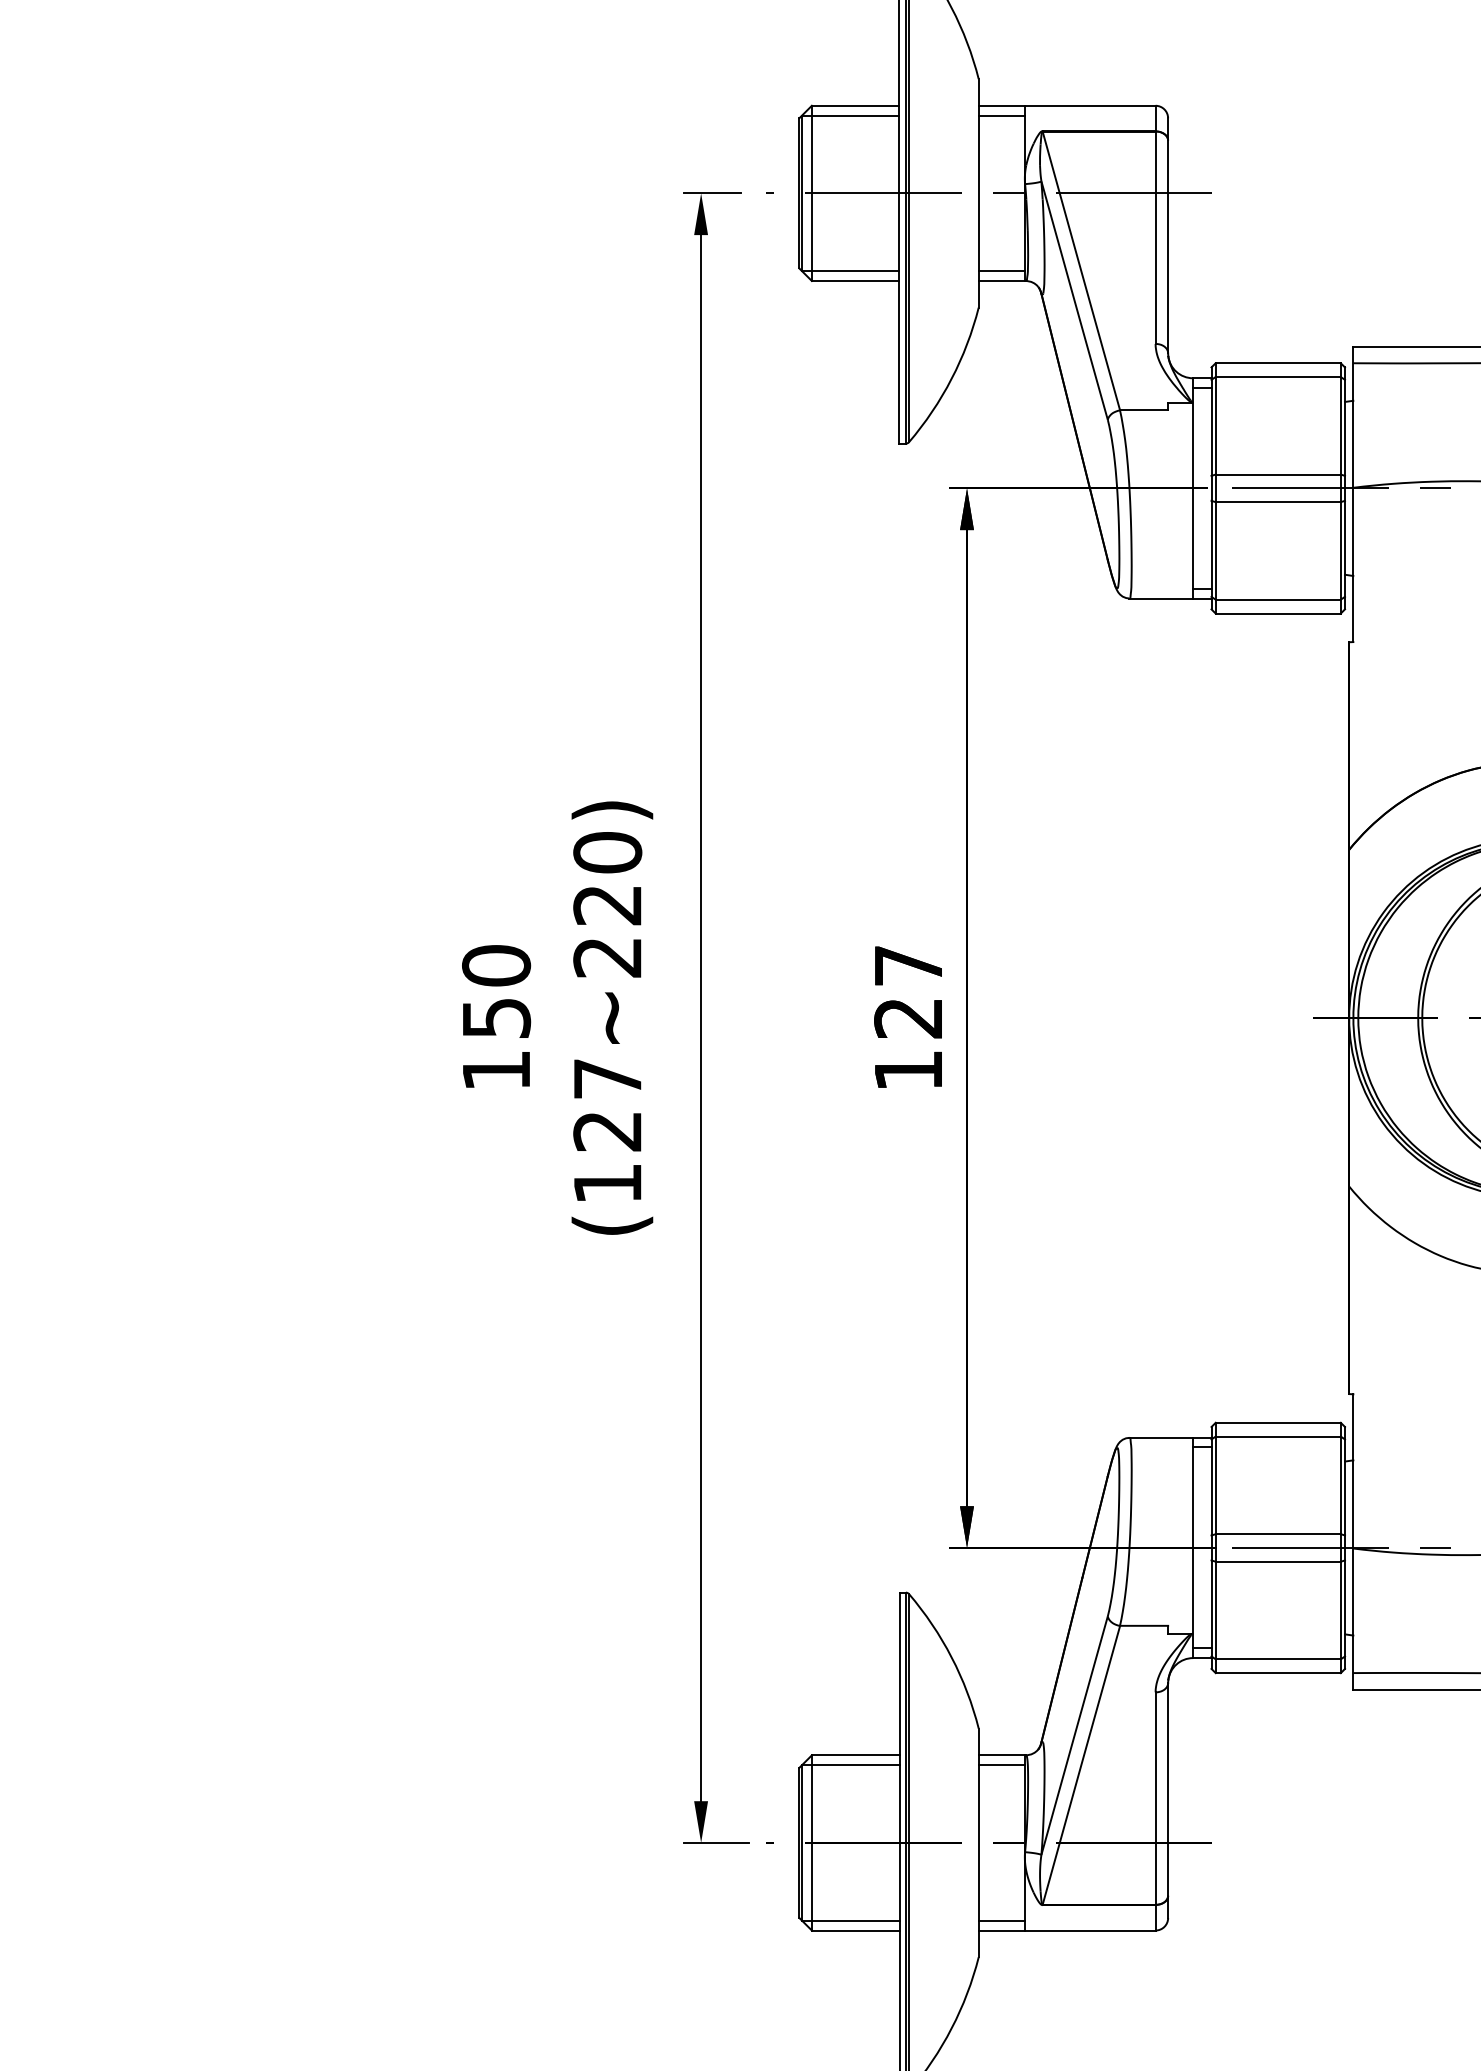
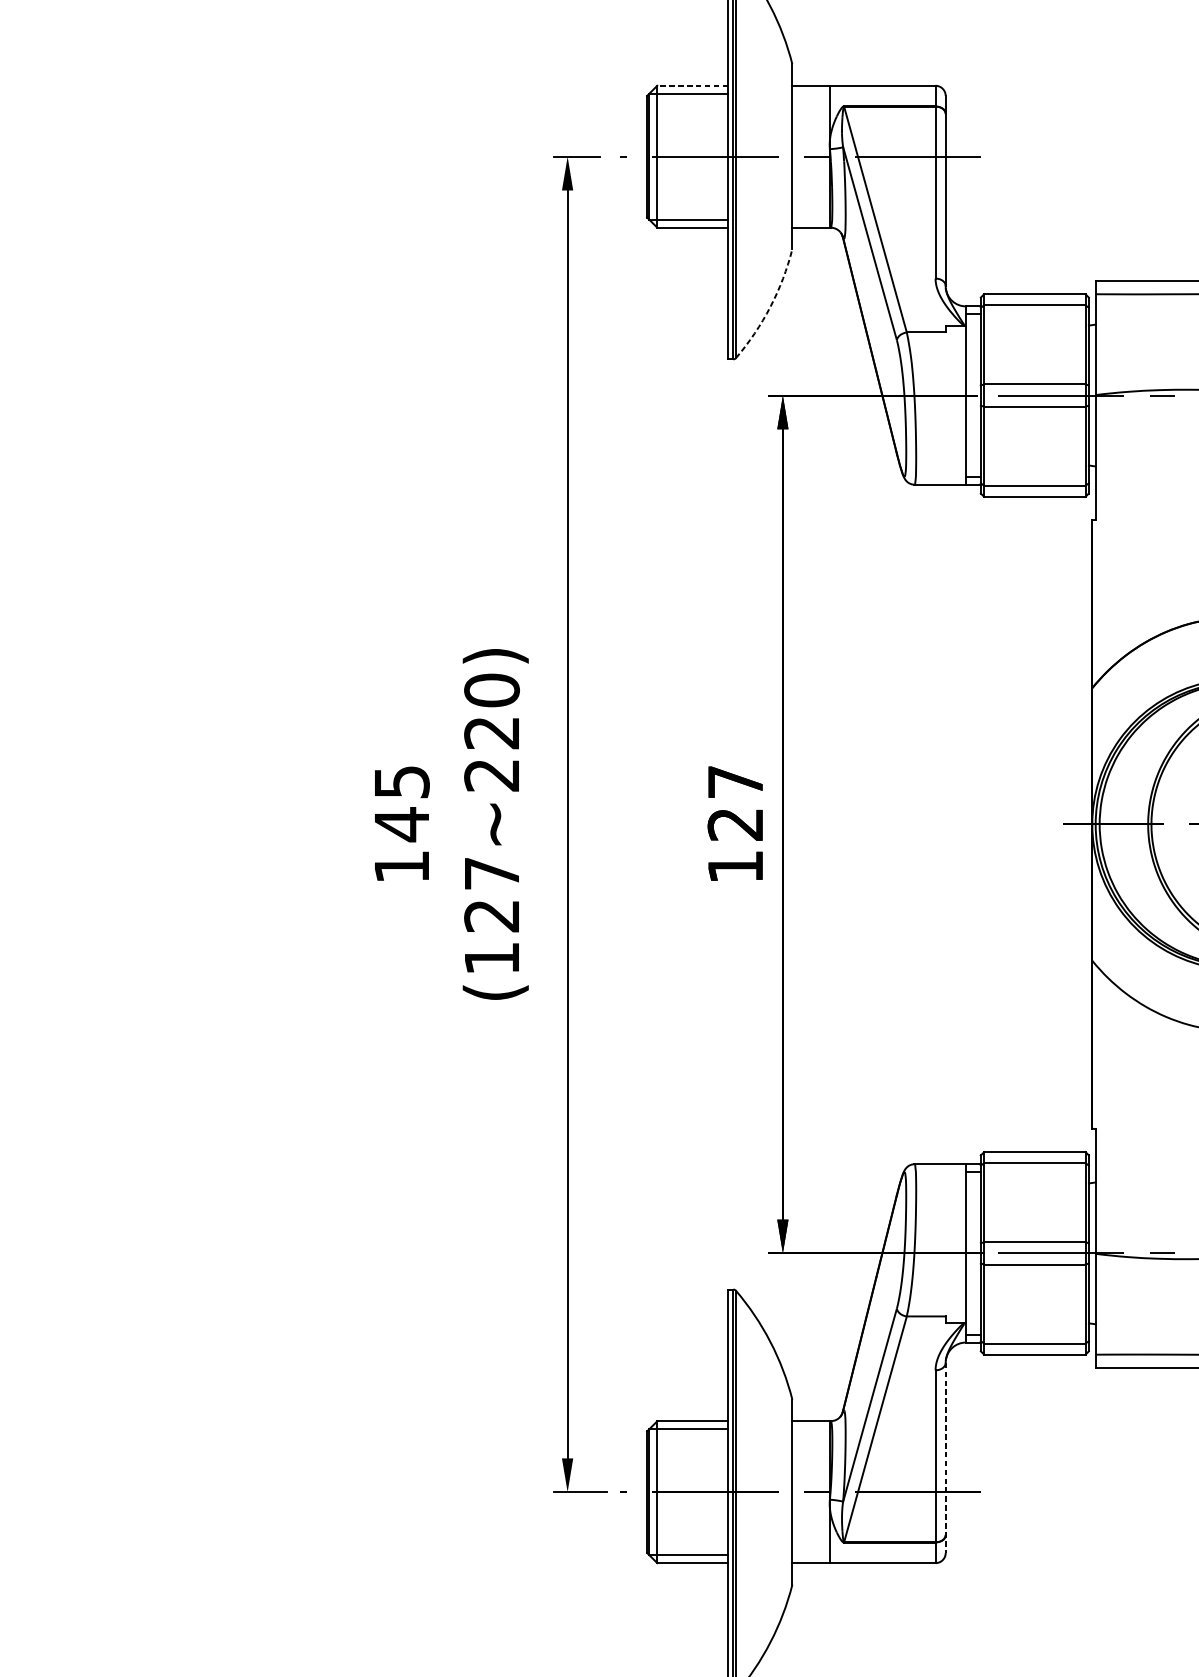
line: (855, 105) -> (692, 85), solid -> dashed
line: (1001, 115) -> (810, 93), removed
line: (1001, 270) -> (810, 219), removed
arc: (951, 378) -> (770, 306), solid -> dashed
text: (496, 992) -> (401, 803), 150 -> 145
line: (1001, 1765) -> (810, 1429), removed
line: (1168, 1801) -> (946, 1458), solid -> dashed
line: (1001, 1920) -> (810, 1554), removed

